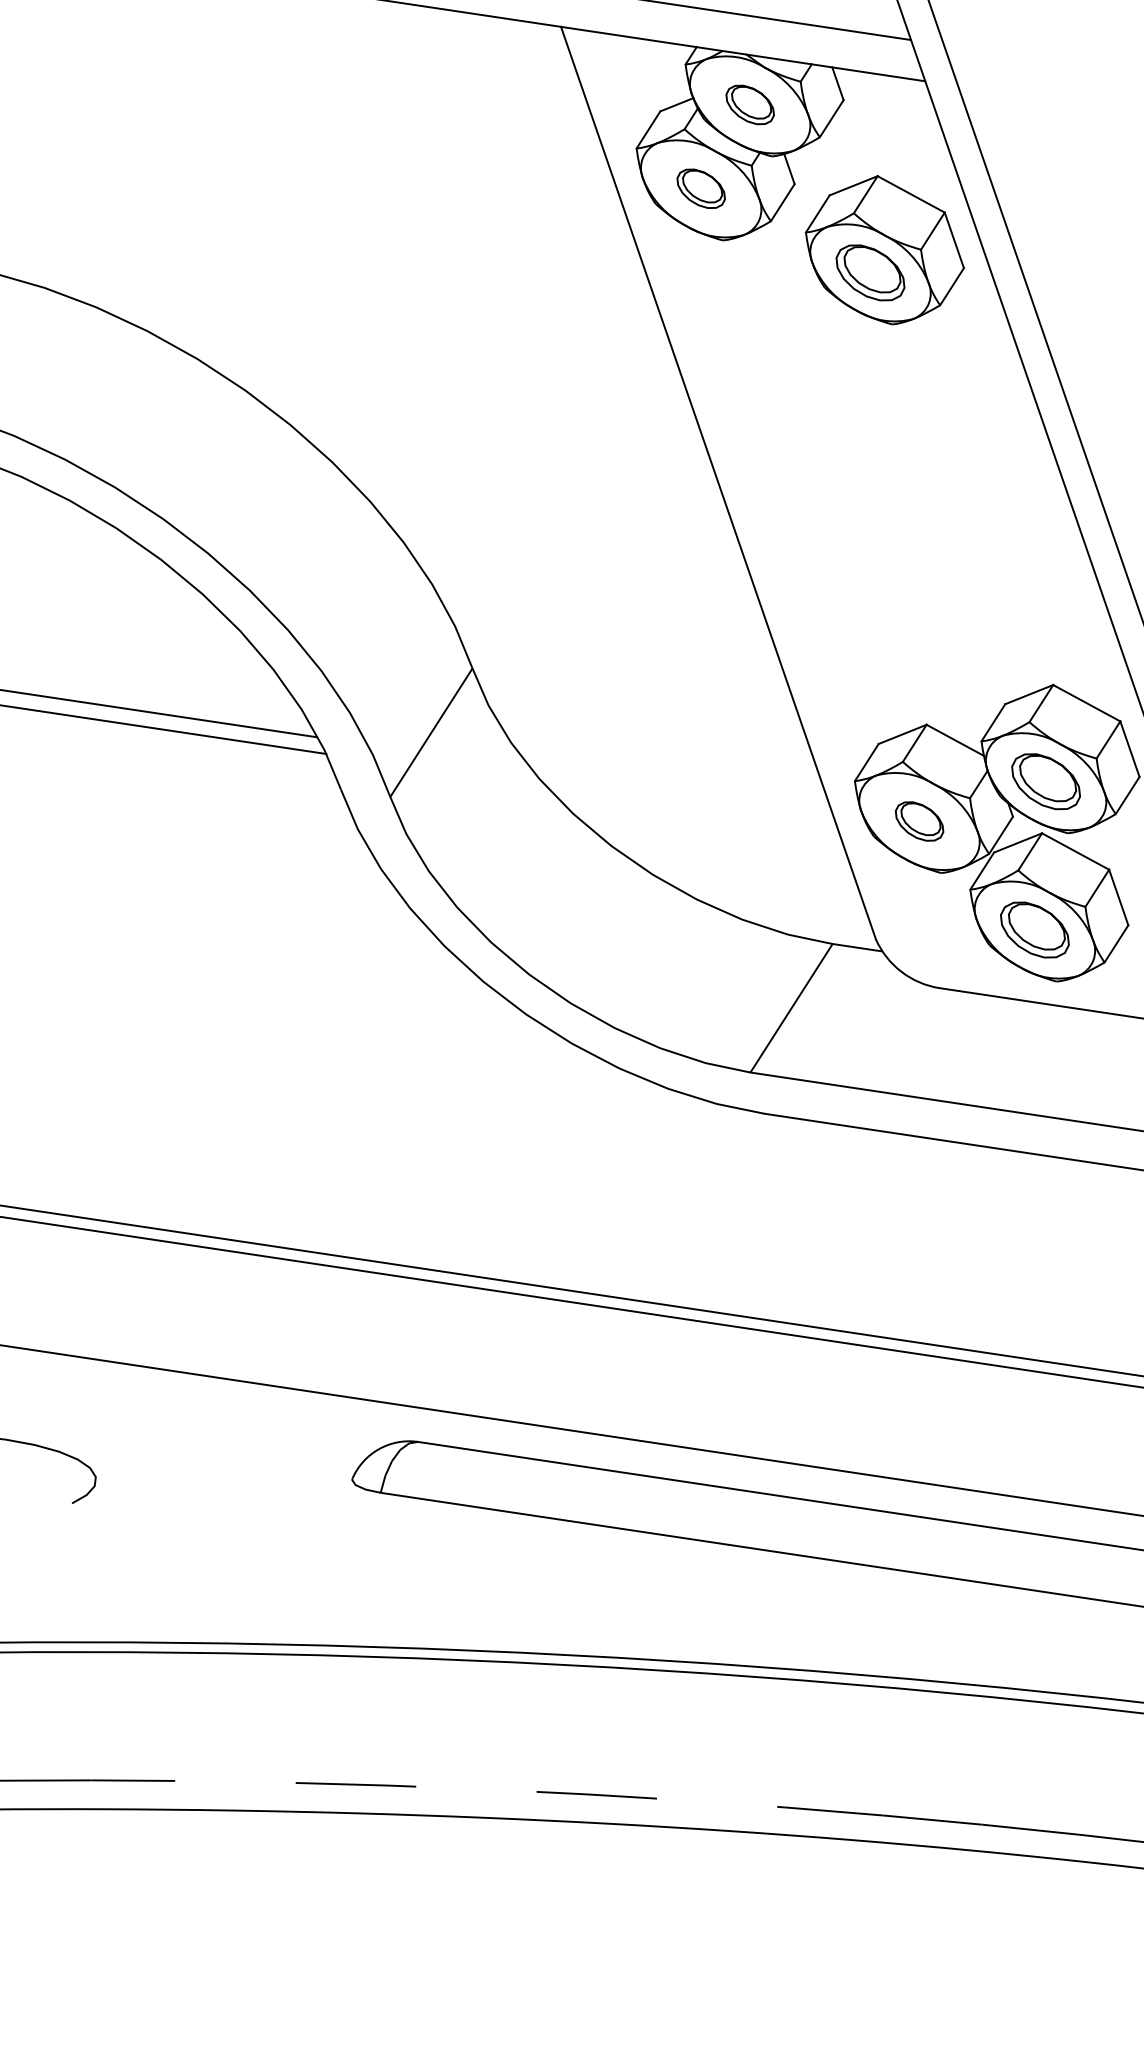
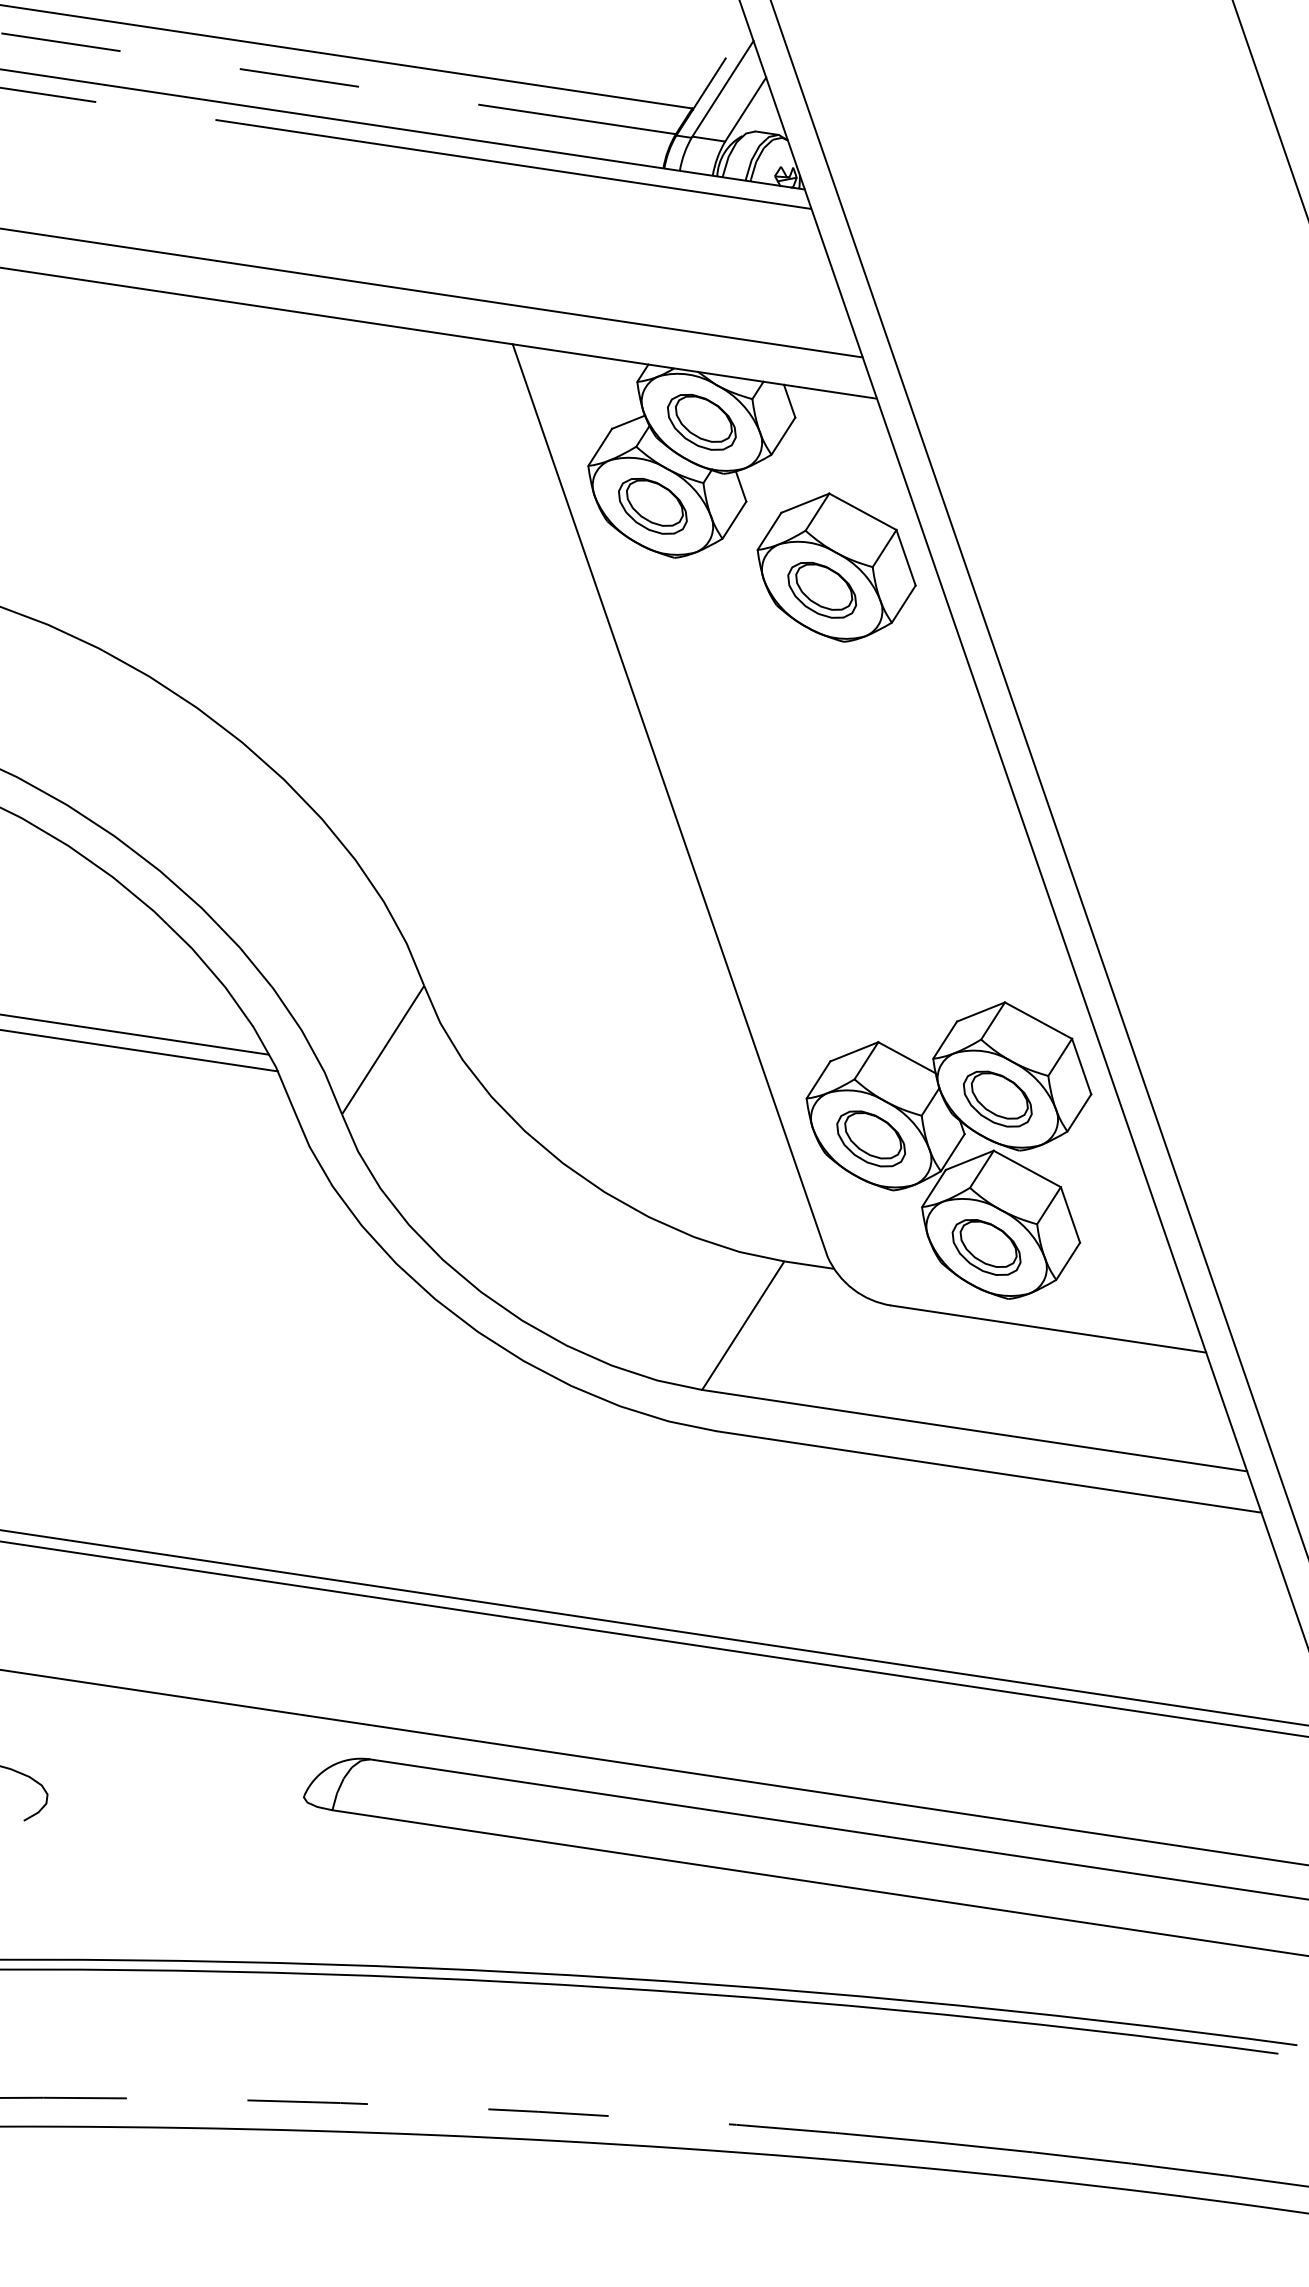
part: (749, 105) -> (701, 422), size x1.43
part: (700, 188) -> (652, 505), size x1.43
part: (919, 821) -> (871, 1138), size x1.43

